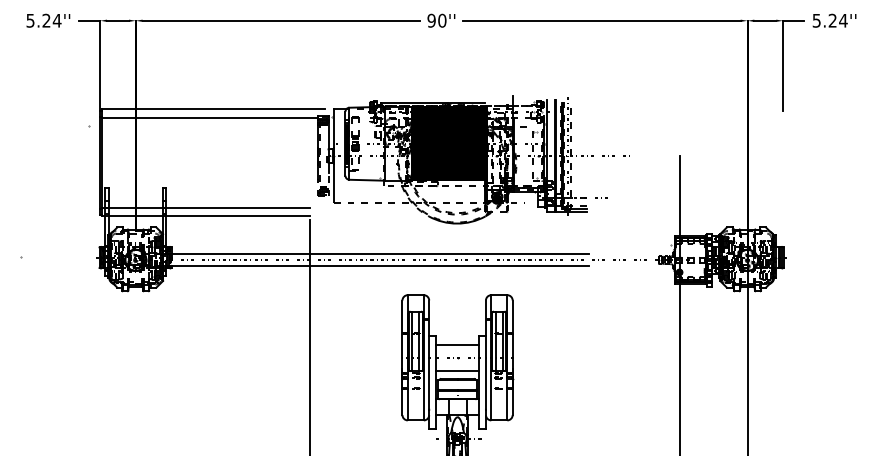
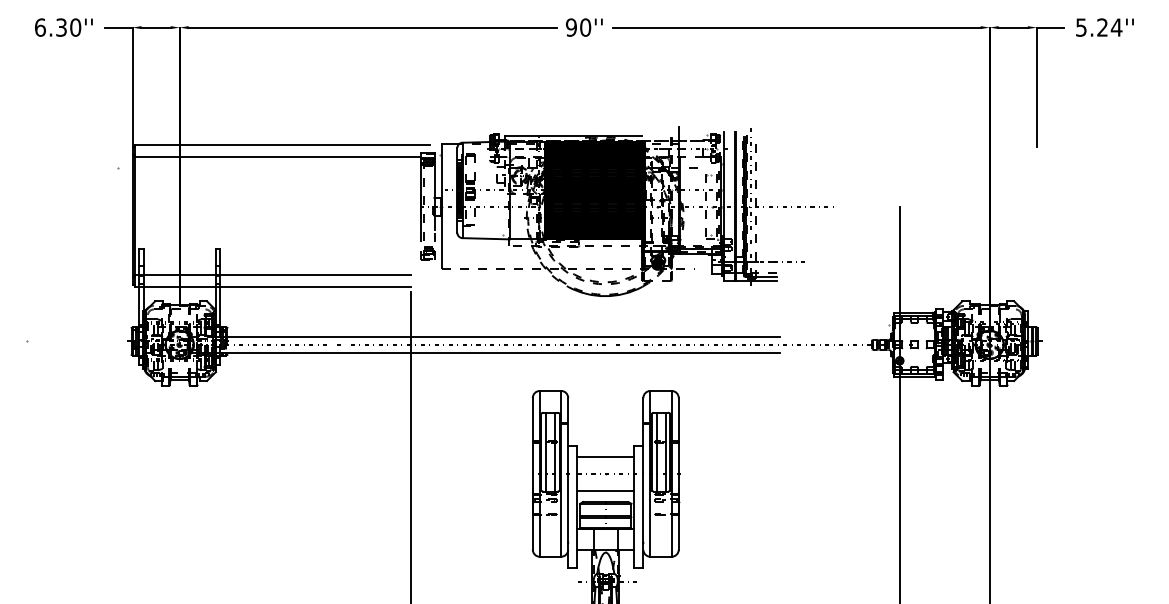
text: (44, 20) -> (58, 27), 5.24'' -> 6.30''

